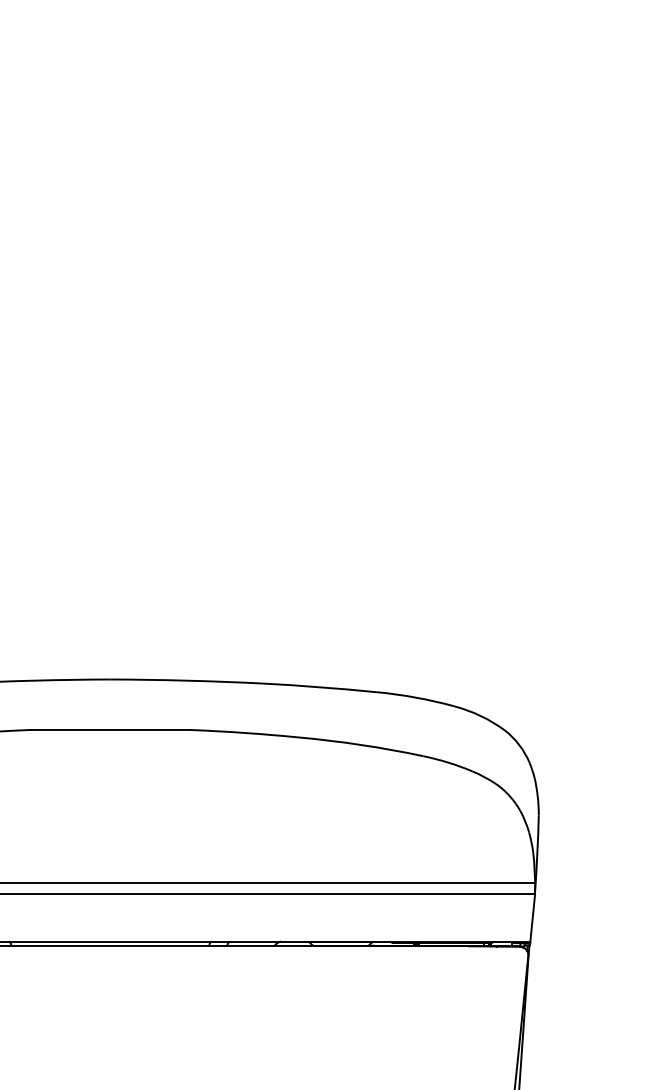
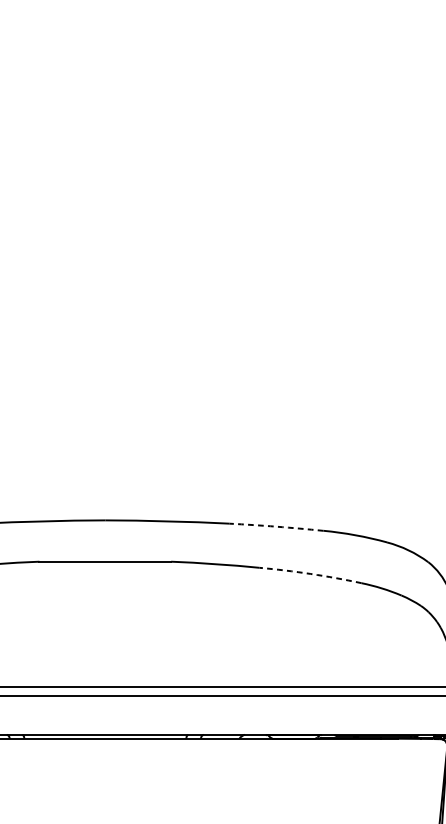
arc: (319, 687) -> (276, 526), solid -> dashed
arc: (361, 745) -> (310, 574), solid -> dashed

